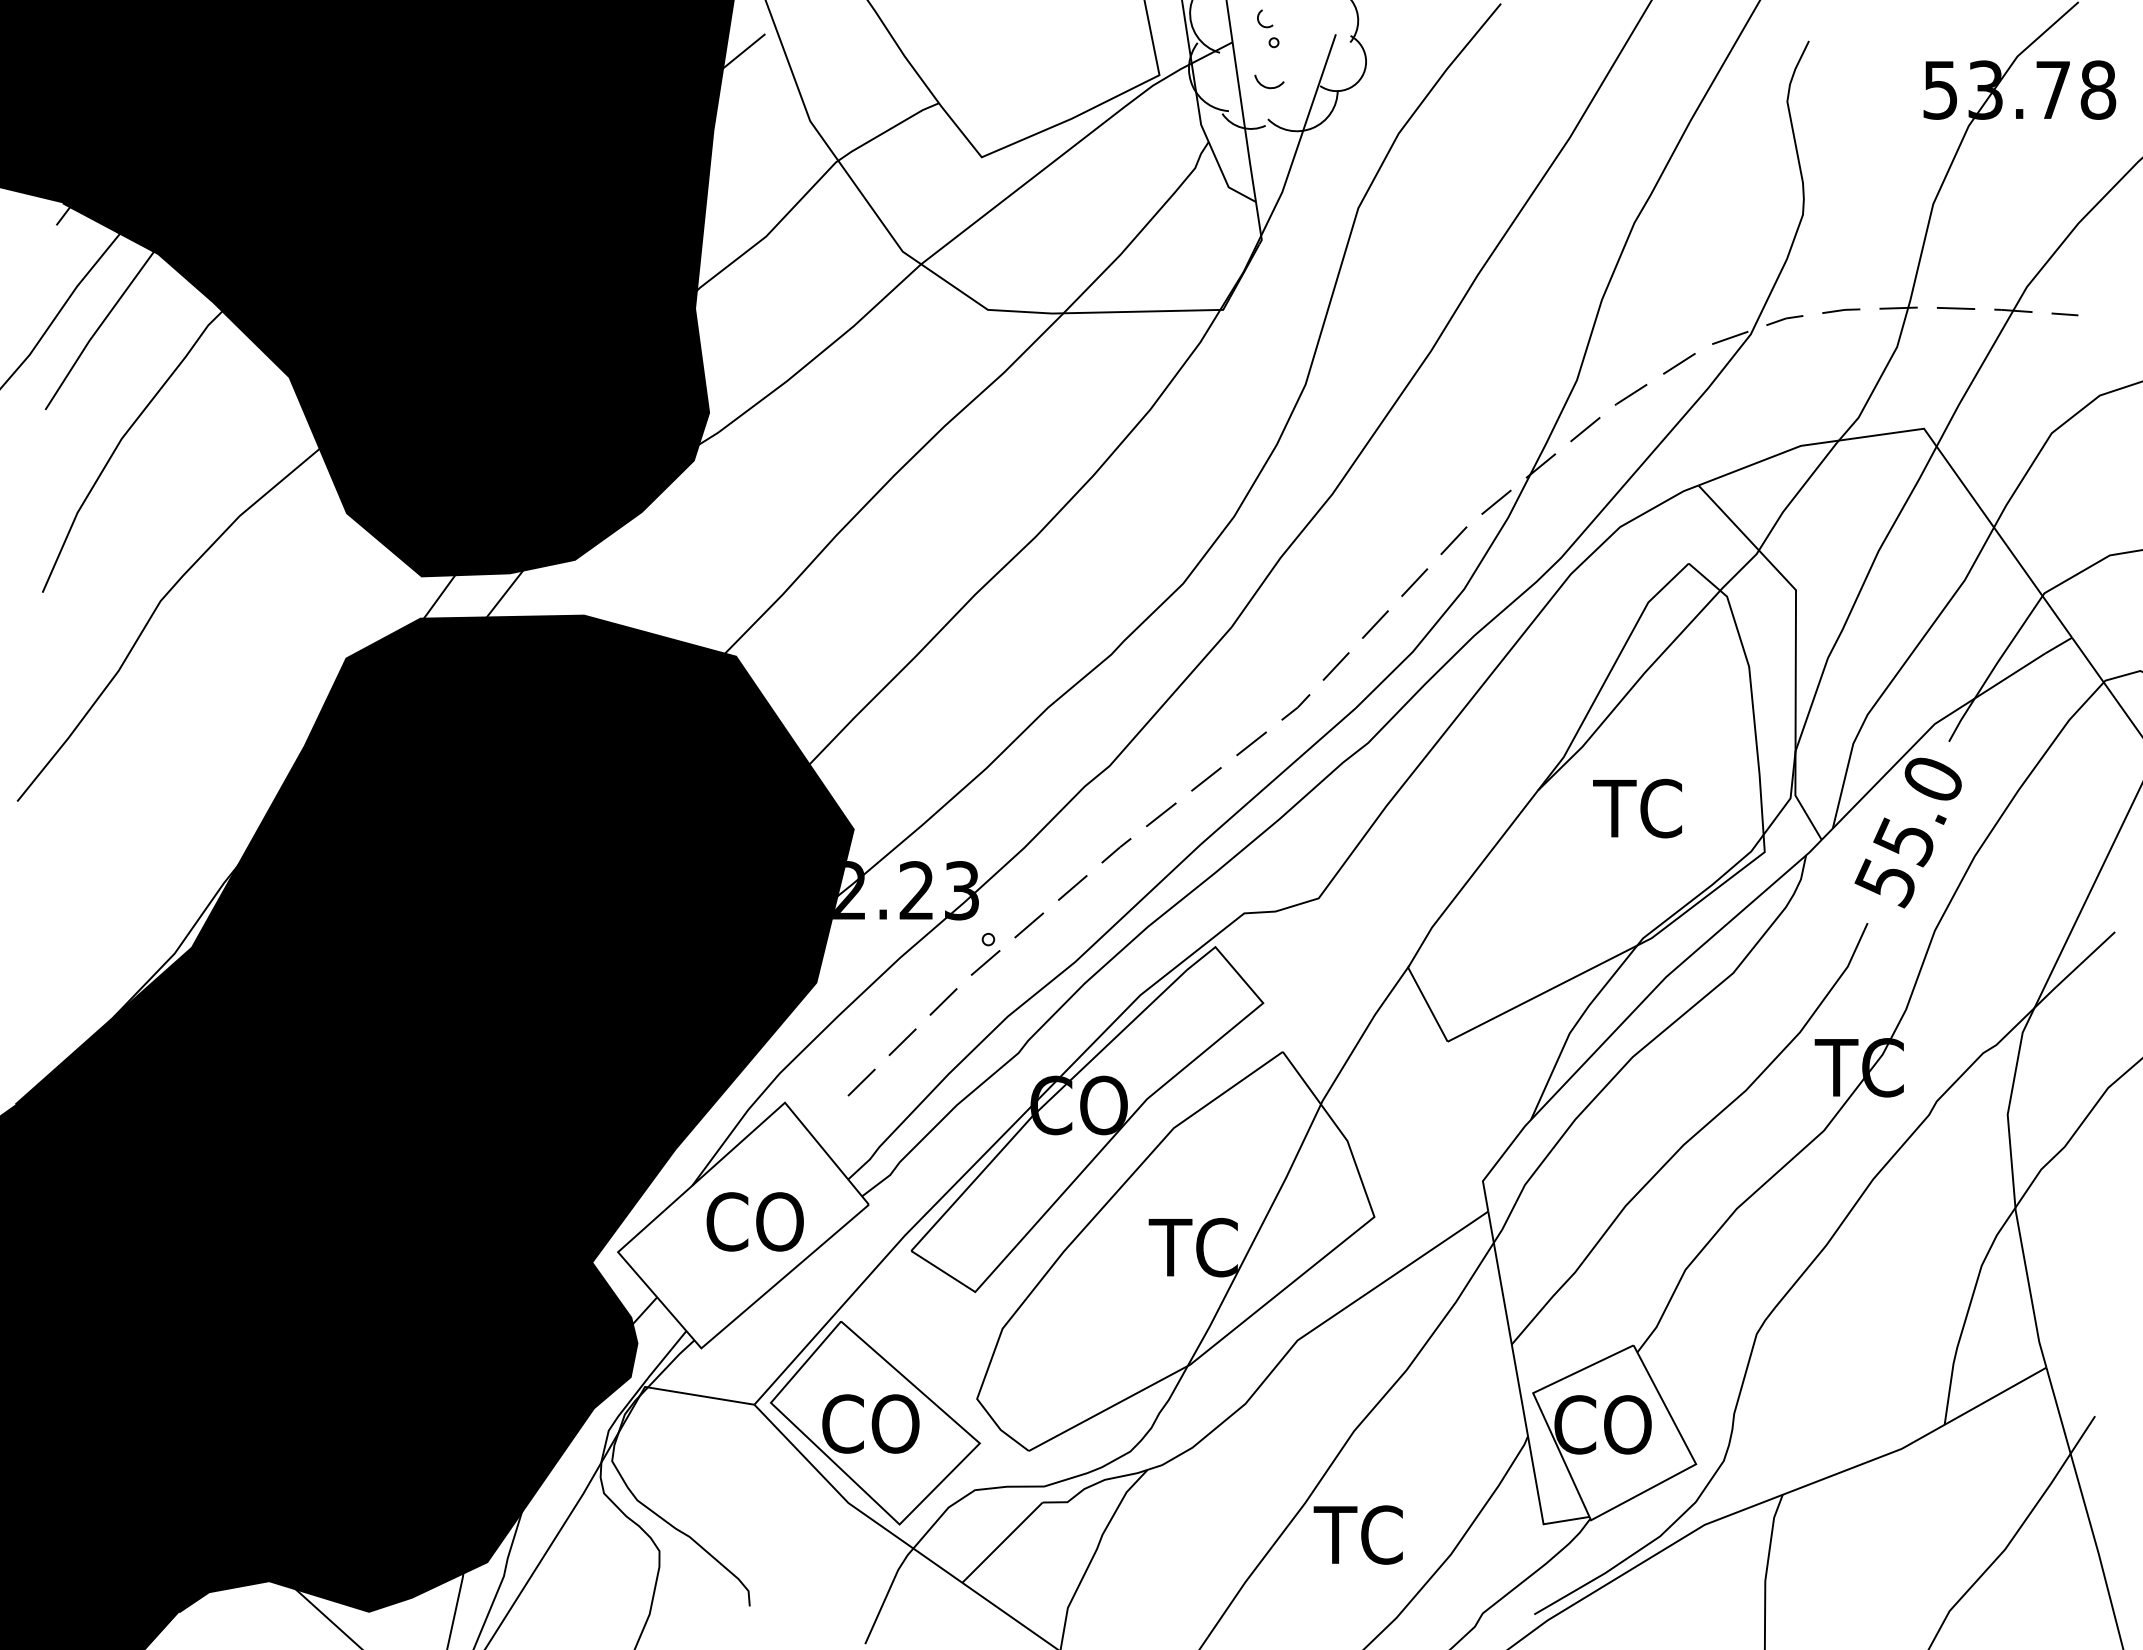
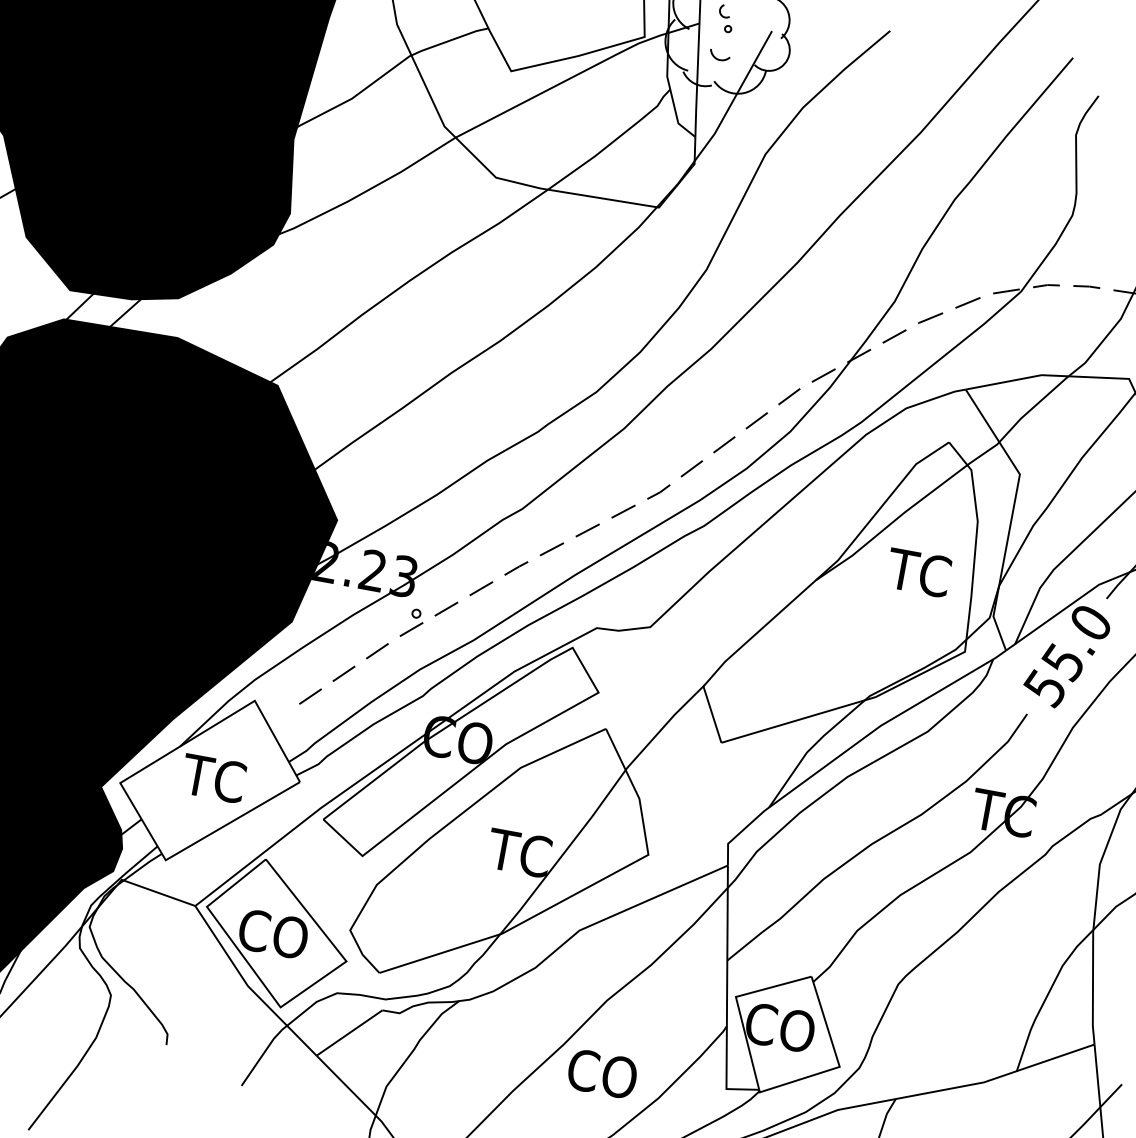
text: (1637, 808) -> (918, 572), moved
text: (752, 1221) -> (217, 778), CO -> TC
text: (1364, 1534) -> (601, 1073), TC -> CO

